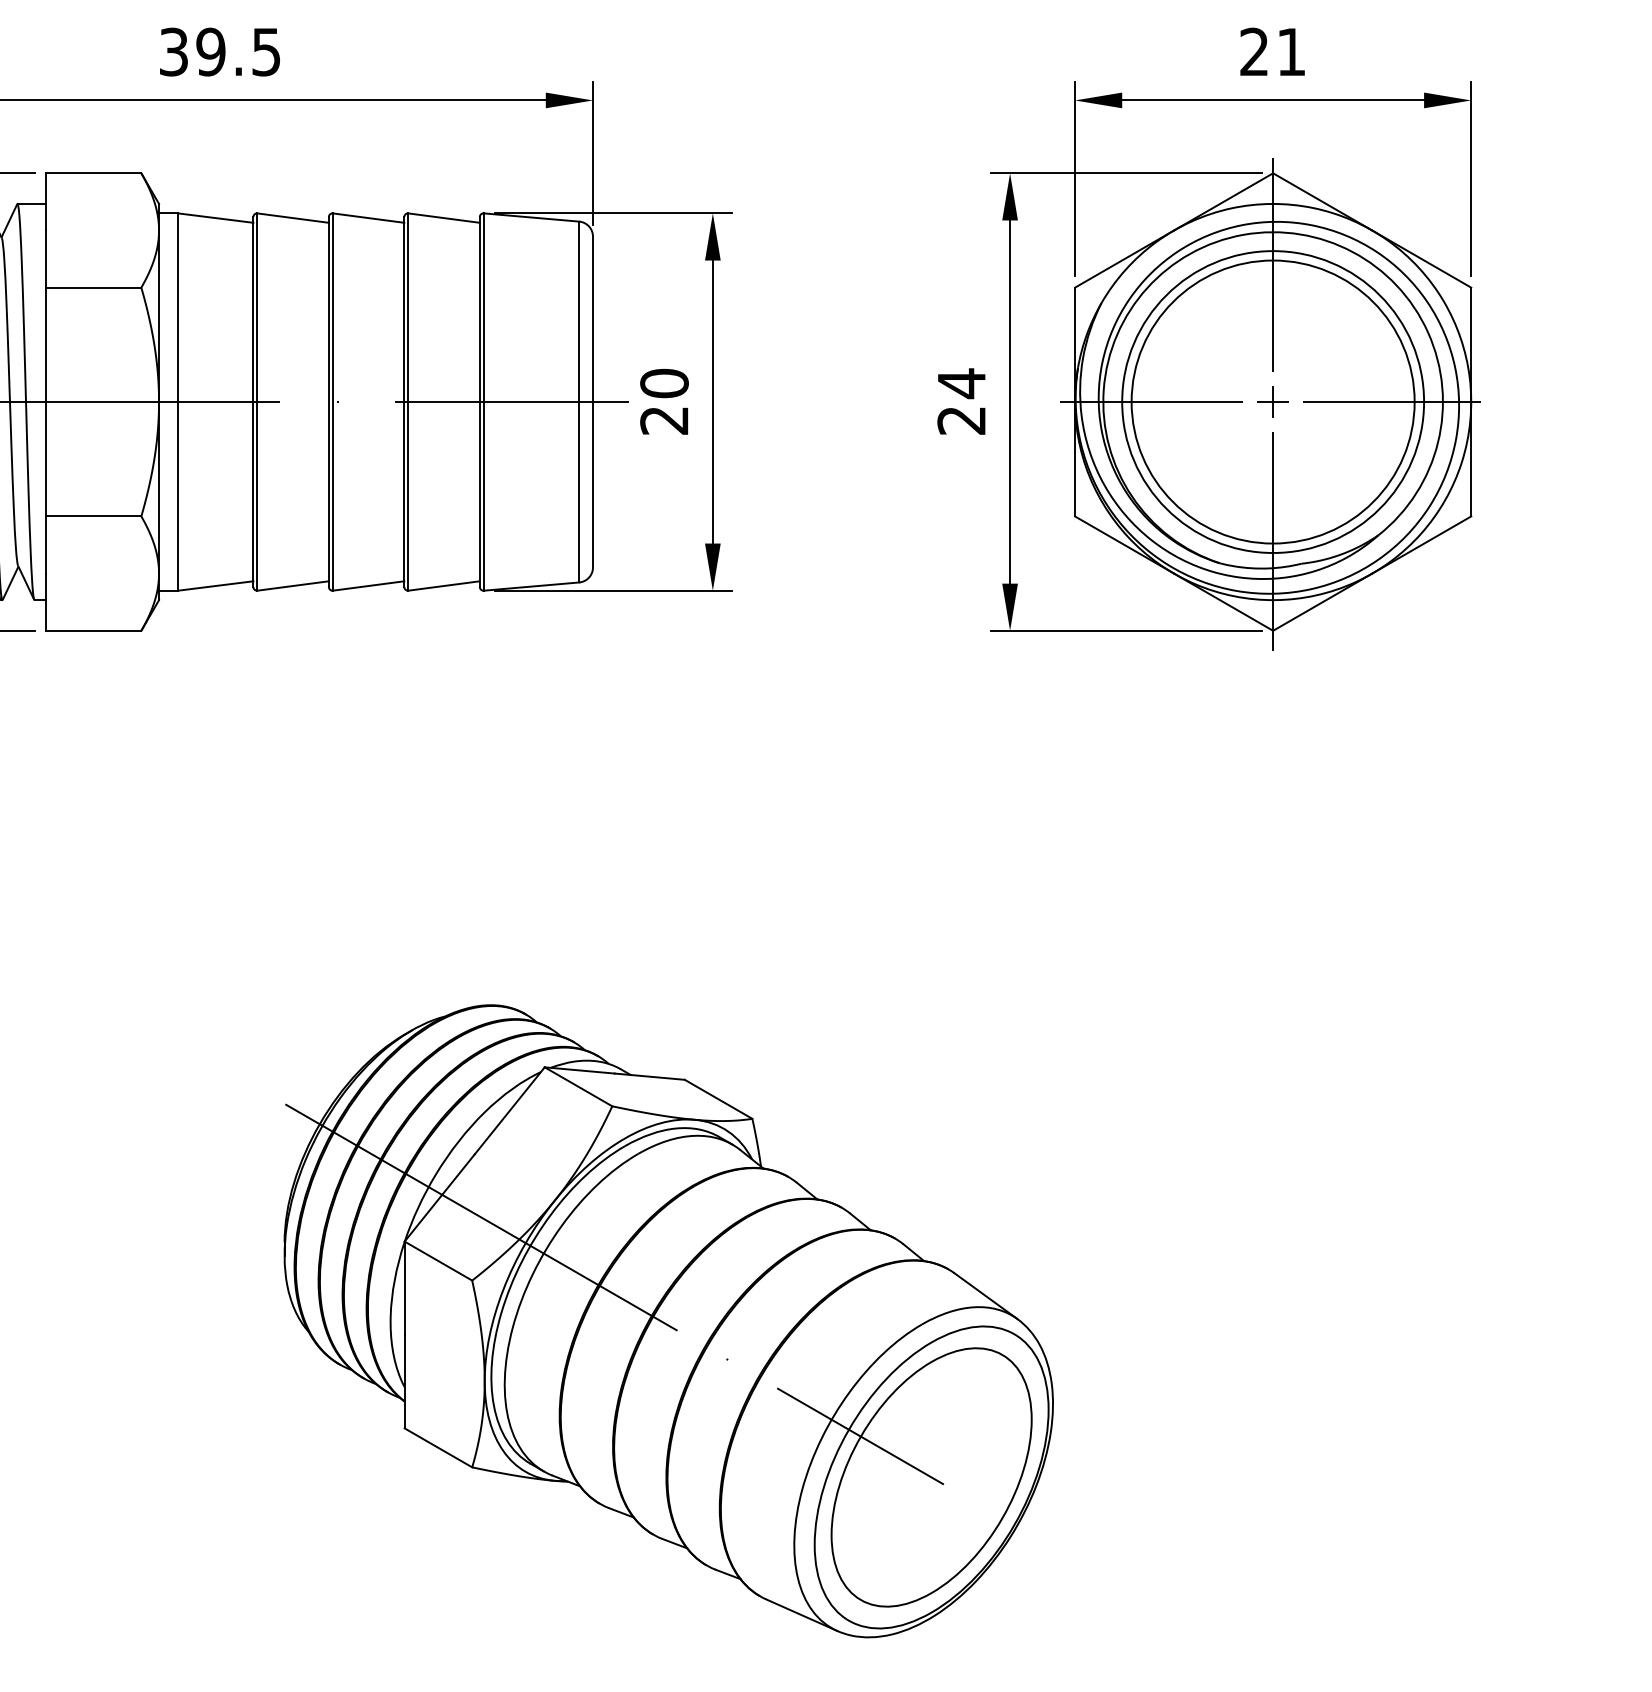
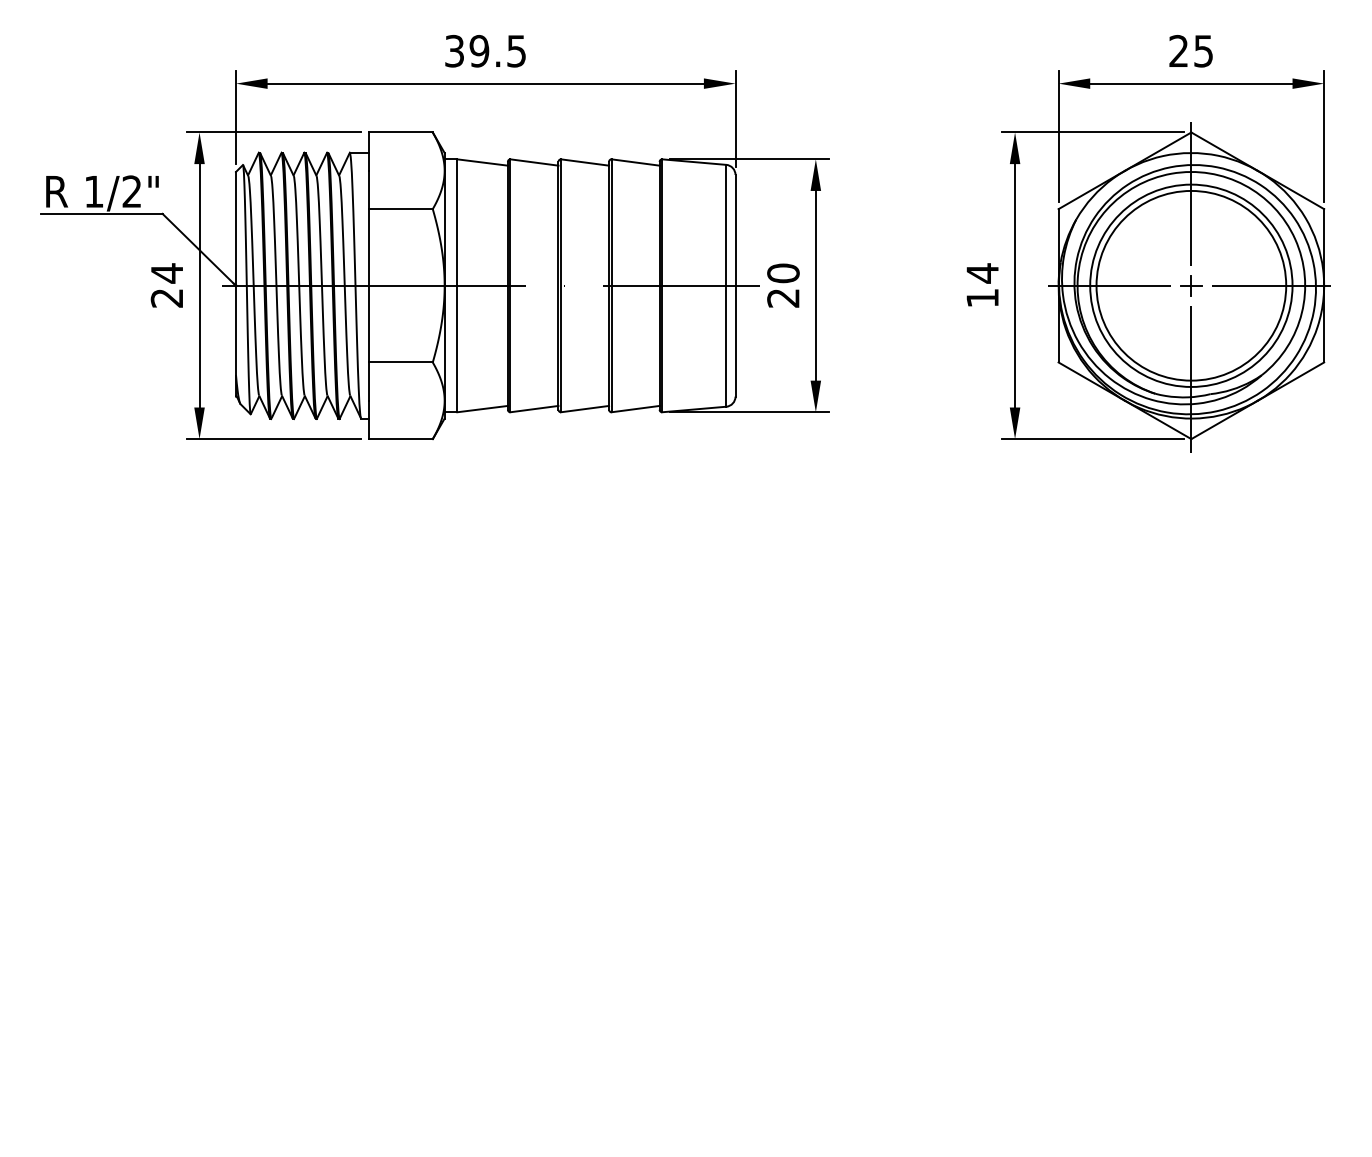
text: (1291, 52) -> (1203, 51), 21 -> 25
text: (961, 420) -> (982, 298), 24 -> 14
part: (667, 1320) -> (785, 901), removed

